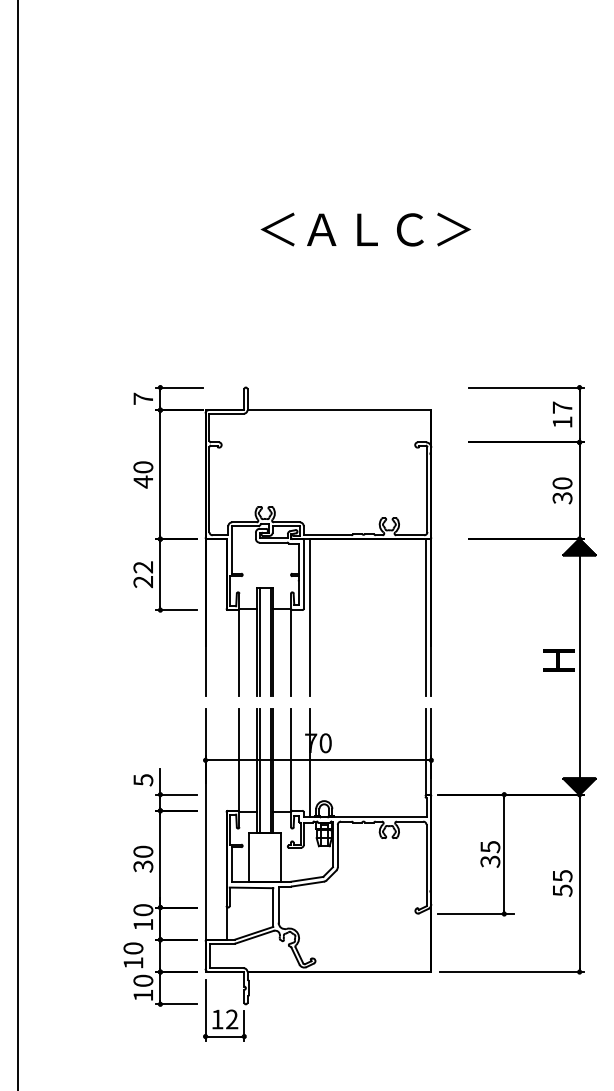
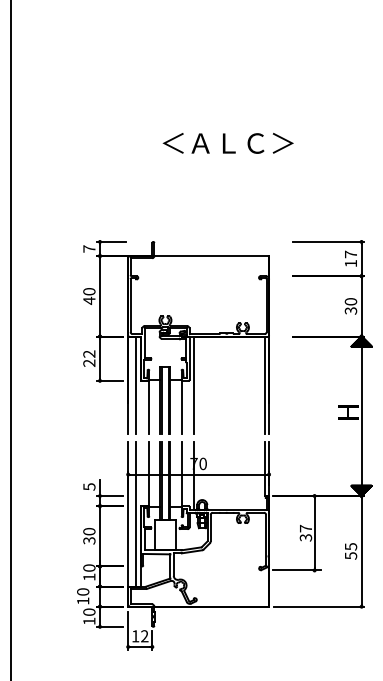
line: (218, 617) -> (136, 385), added
line: (218, 824) -> (136, 514), added
text: (491, 846) -> (306, 528), 35 -> 37

